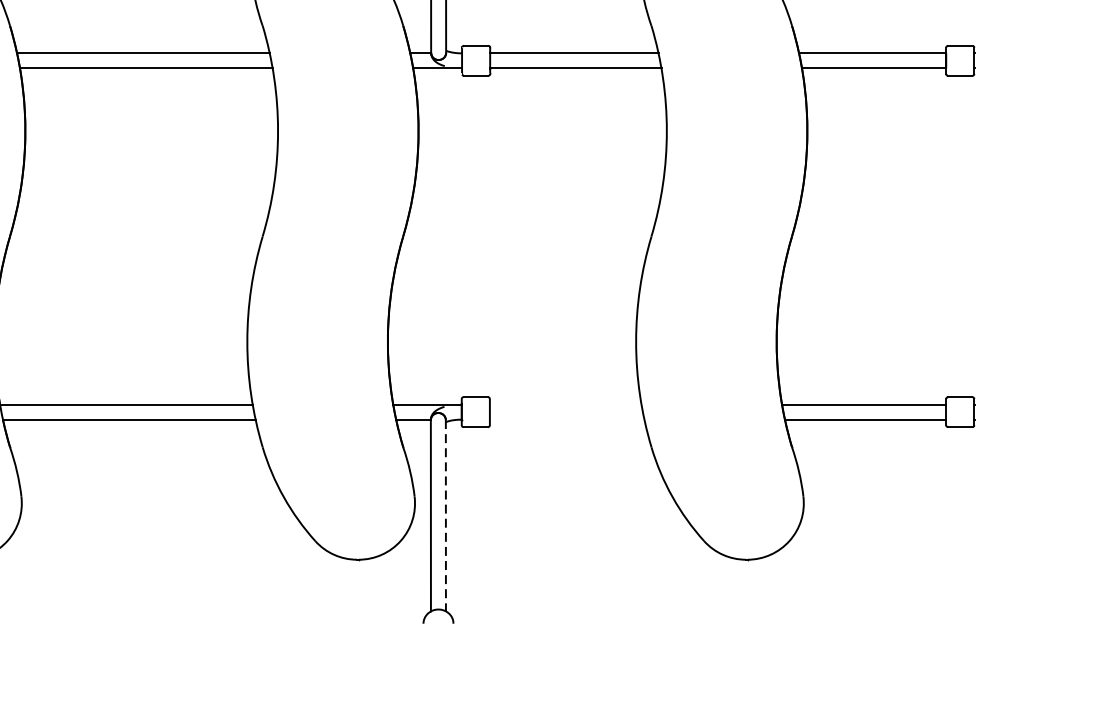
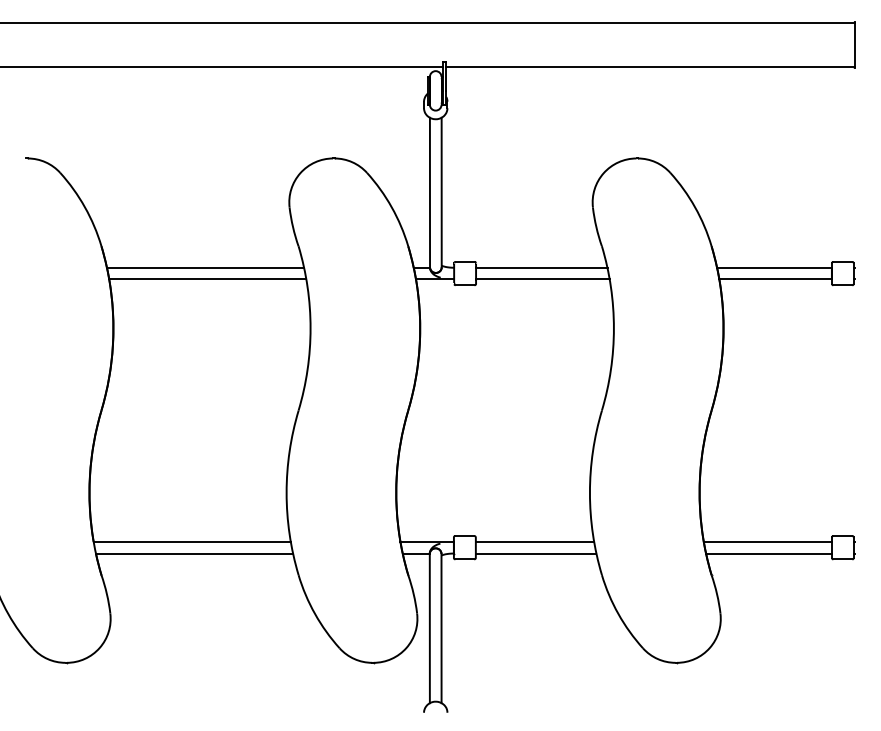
line: (565, 404) -> (534, 541), added
line: (566, 419) -> (535, 553), added
line: (445, 515) -> (441, 628), dashed -> solid

